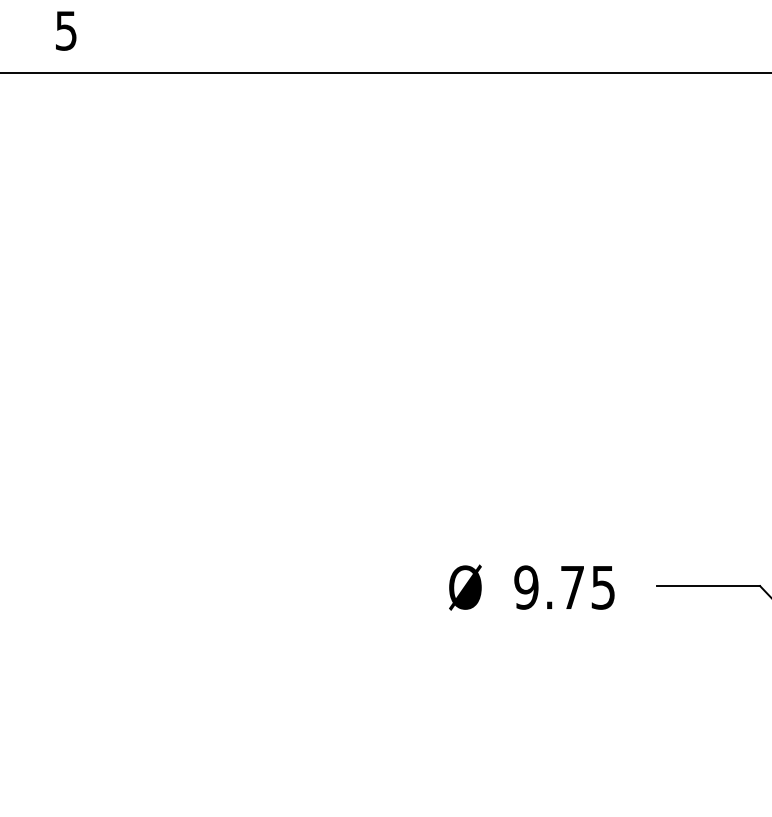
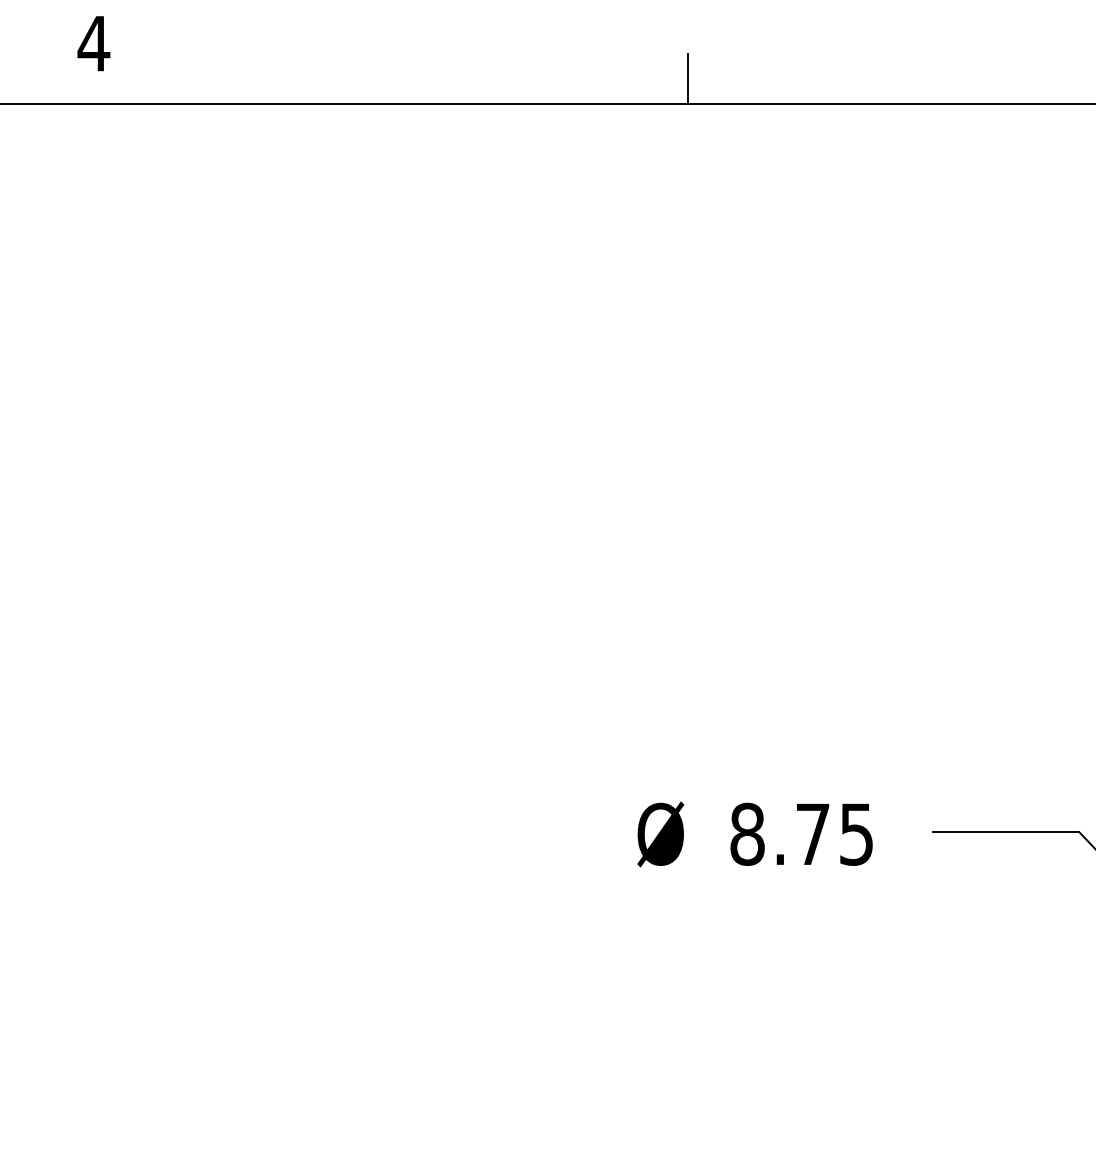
text: (65, 30) -> (92, 43), 5 -> 4
line: (484, 55) -> (687, 78), added
text: (526, 587) -> (747, 834), 9.75 -> 8.75

